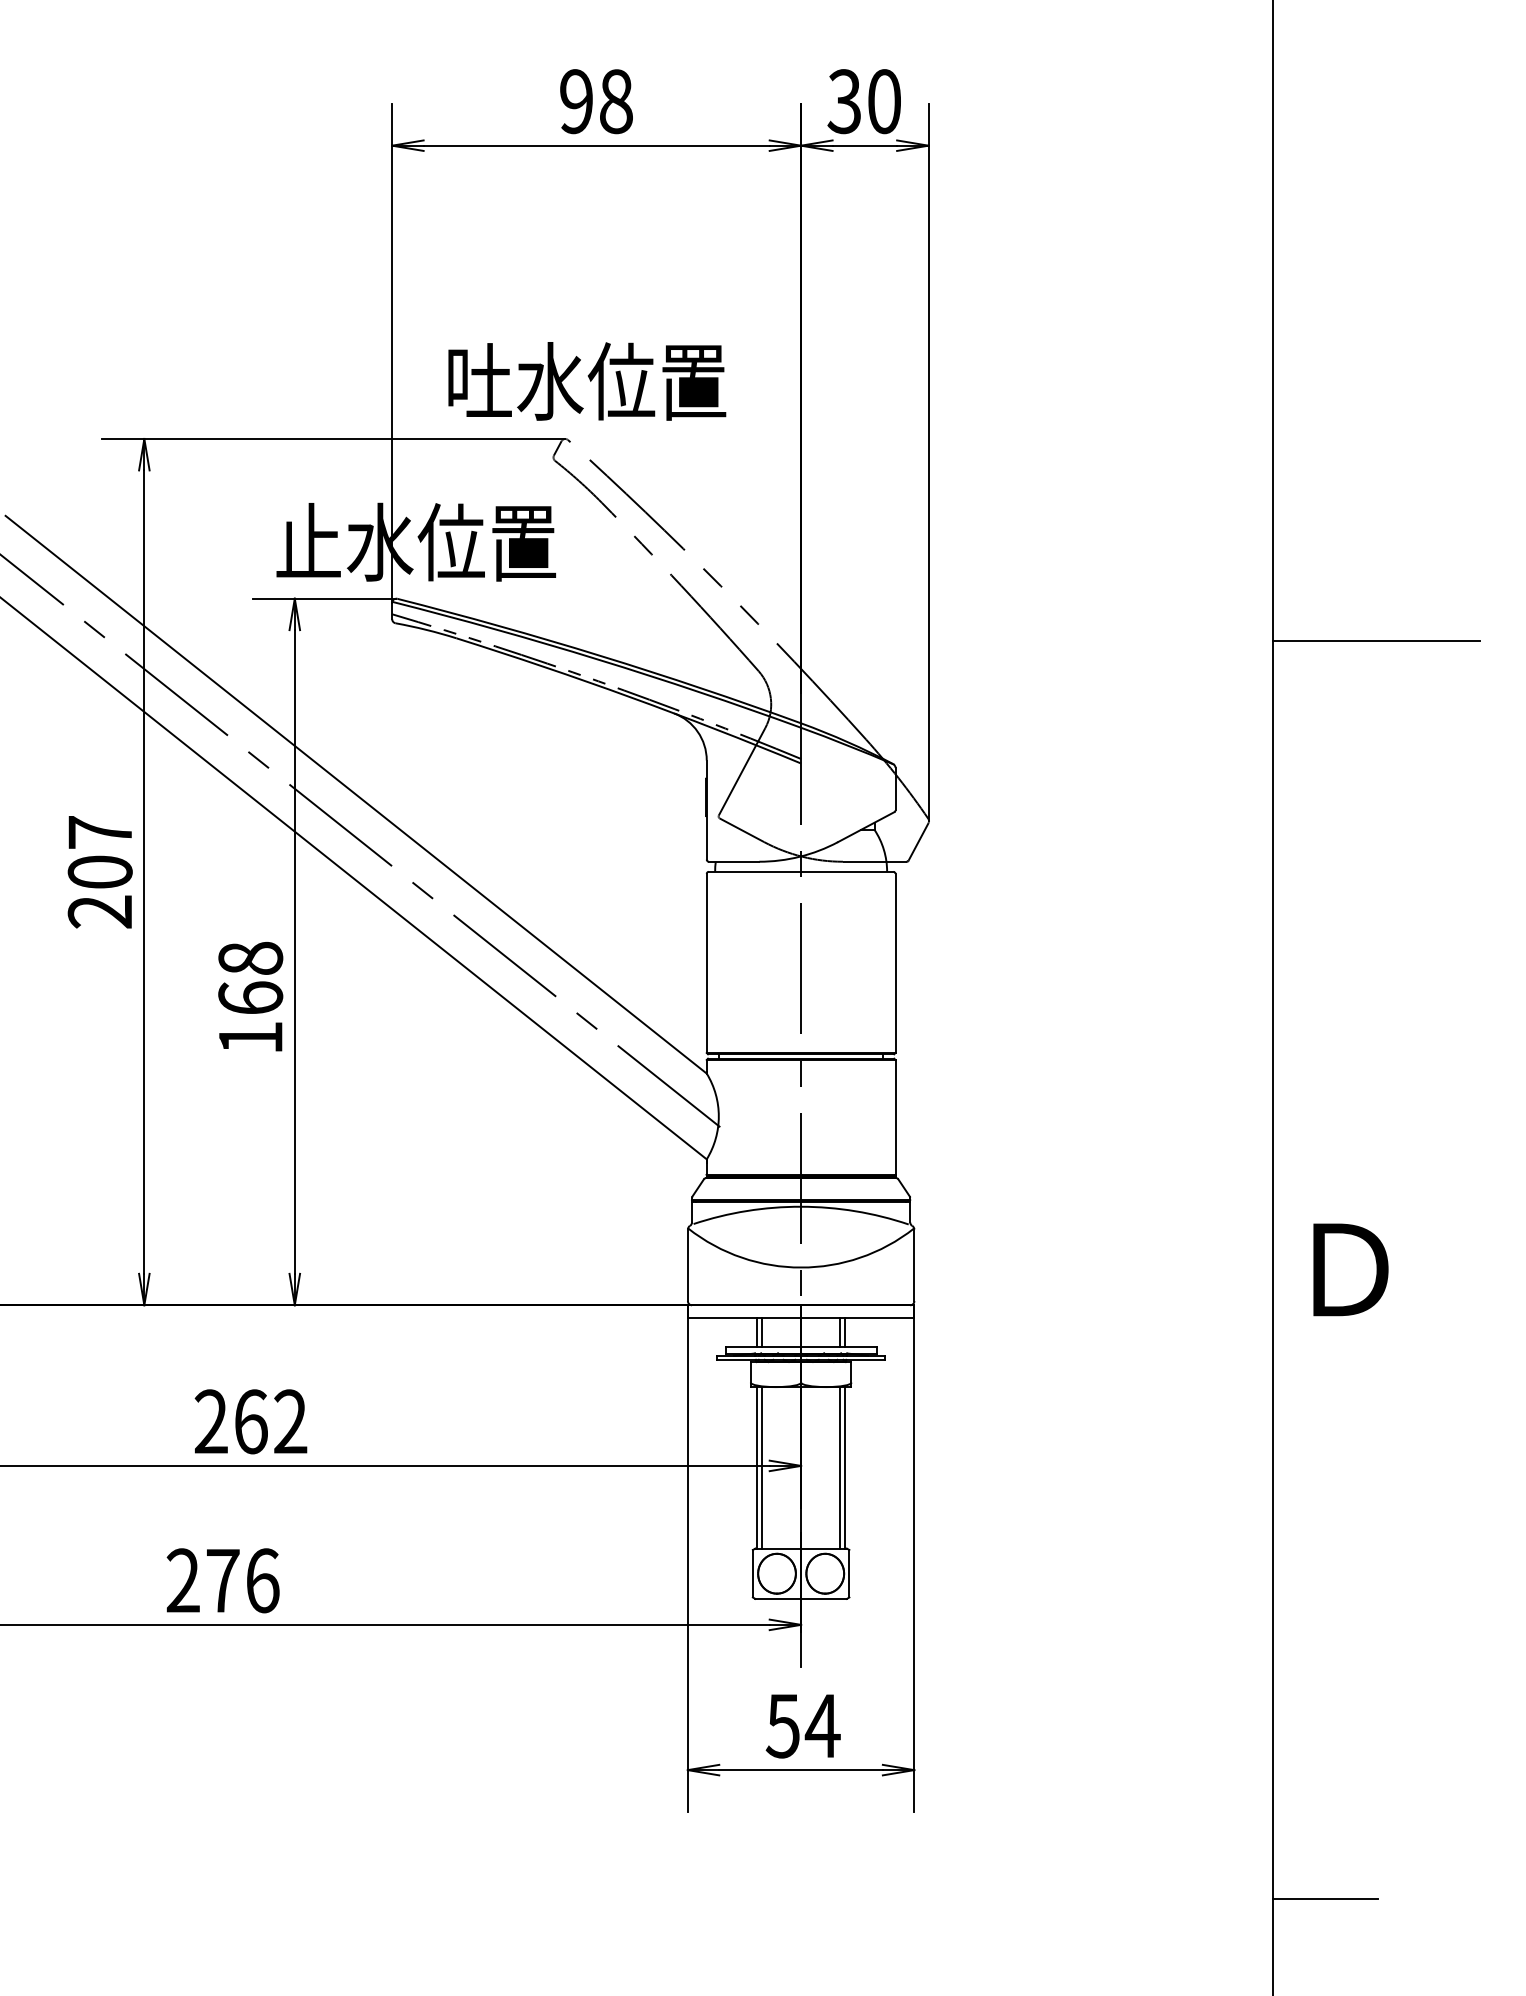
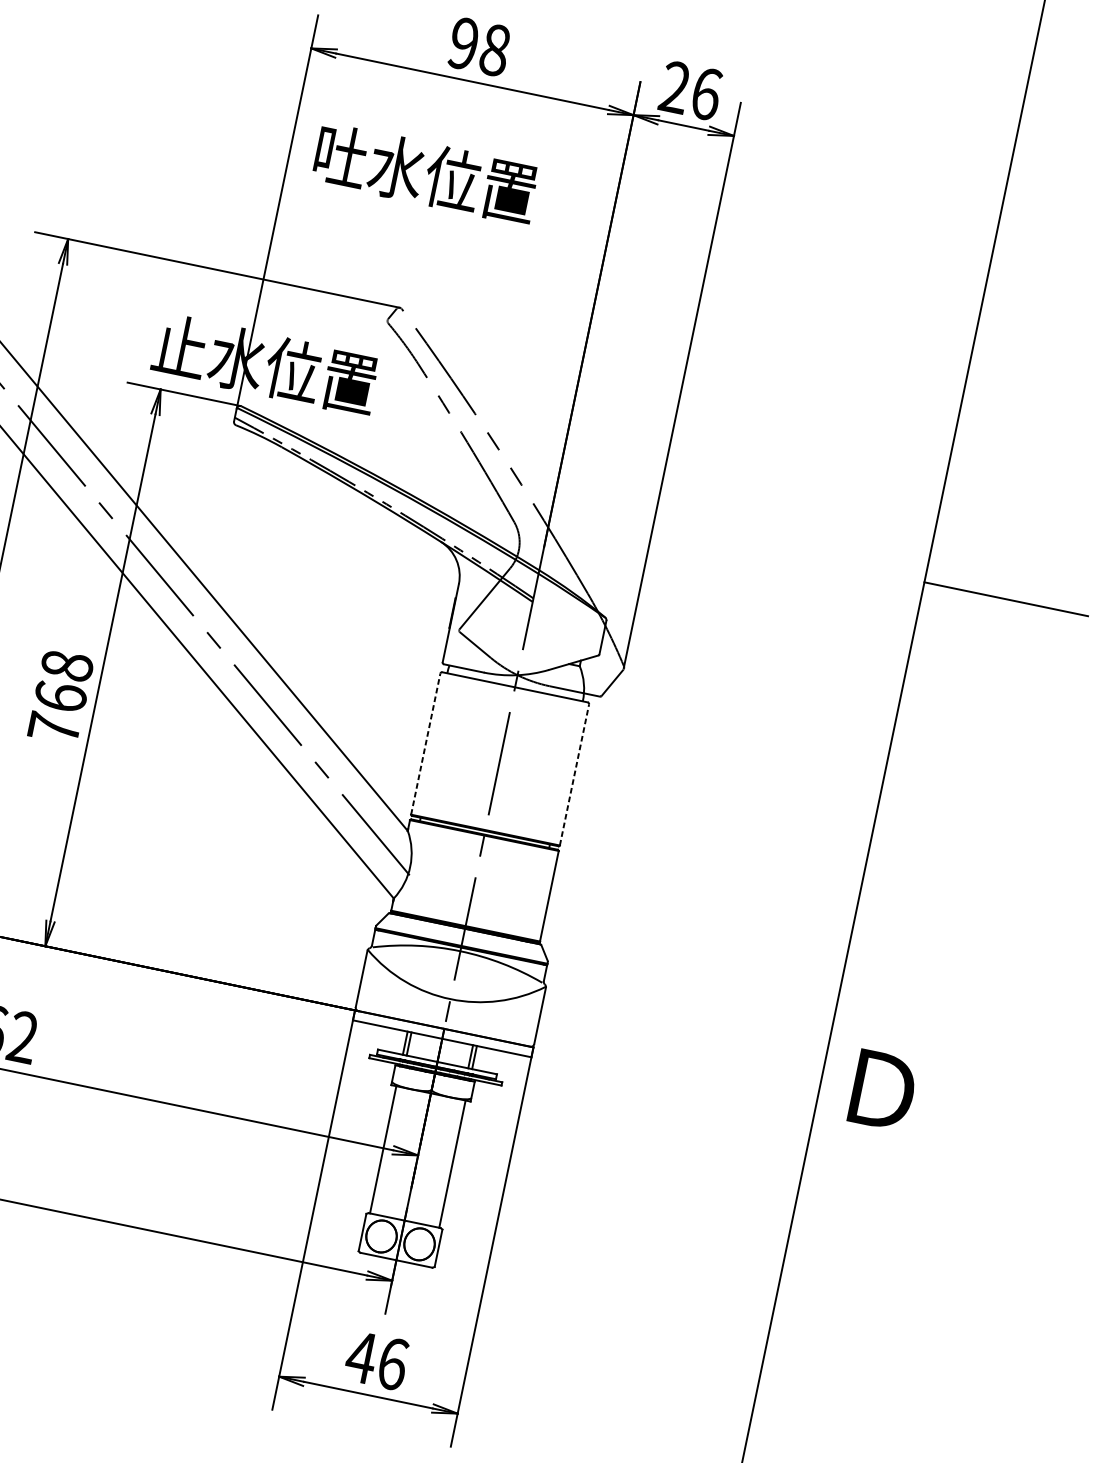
text: (864, 101) -> (690, 90), 30 -> 26
text: (587, 381) -> (426, 173), moved
line: (706, 963) -> (425, 744), solid -> dashed
line: (895, 963) -> (574, 774), solid -> dashed
text: (250, 1037) -> (54, 728), 168 -> 768
line: (762, 1467) -> (387, 1150), removed
line: (840, 1467) -> (448, 1163), removed
text: (802, 1725) -> (376, 1360), 54 -> 46

